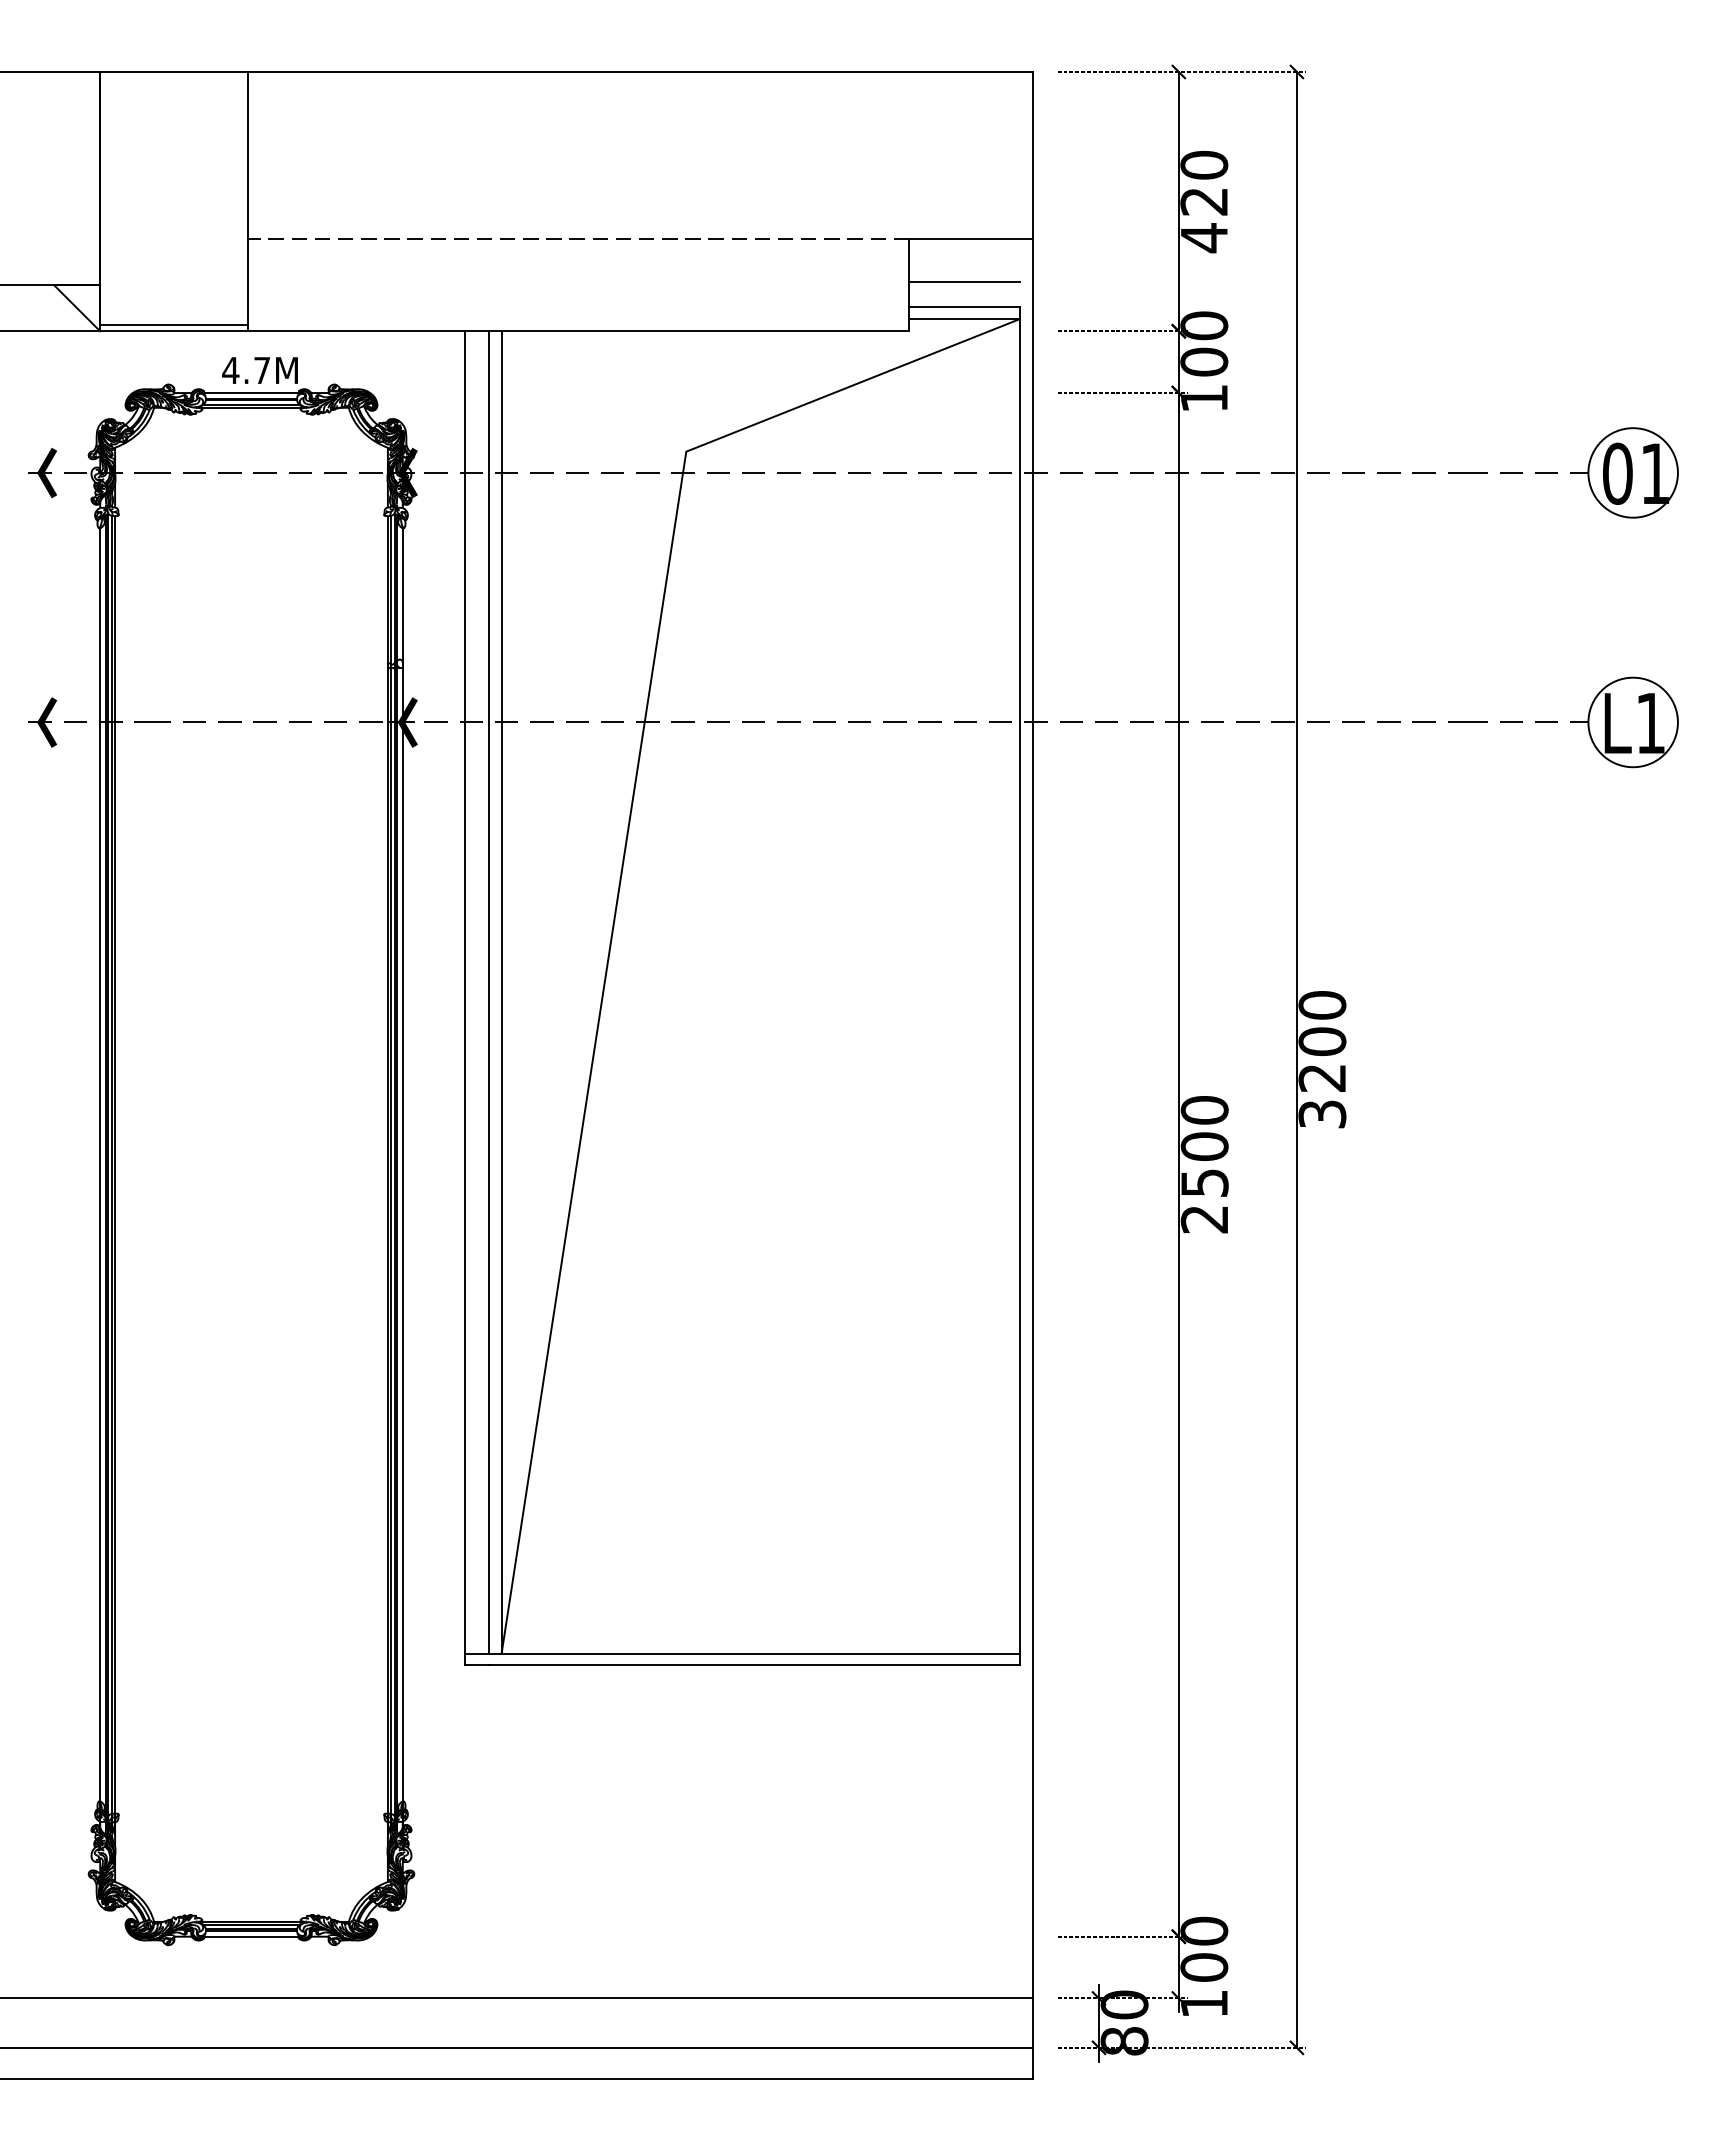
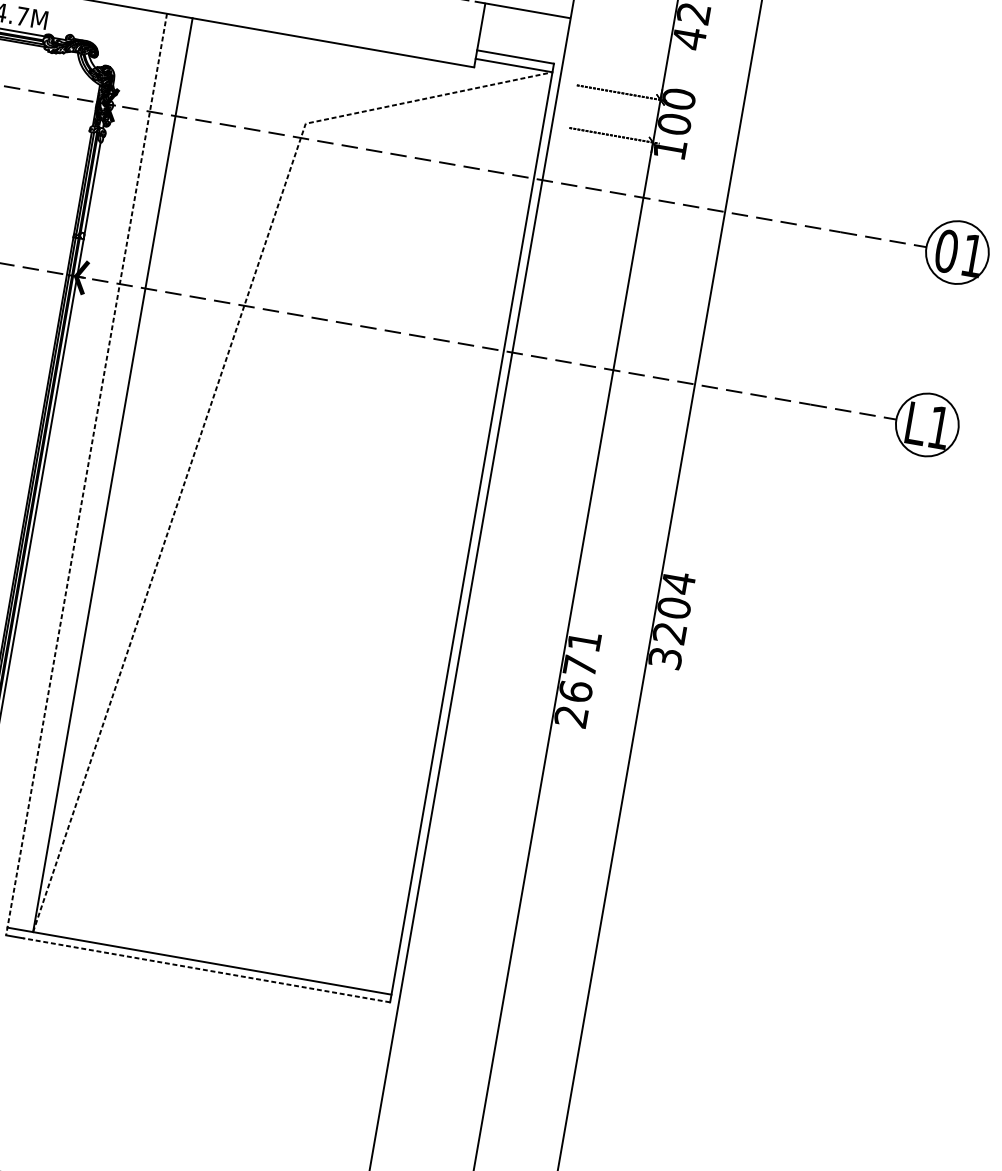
line: (964, 281) -> (518, 39), removed
line: (621, 874) -> (209, 408), solid -> dashed
line: (489, 992) -> (104, 473), removed
line: (464, 998) -> (86, 474), solid -> dashed
text: (1322, 1005) -> (678, 583), 3200 -> 3204
text: (1204, 1146) -> (580, 666), 2500 -> 2671
line: (754, 1665) -> (206, 970), solid -> dashed

